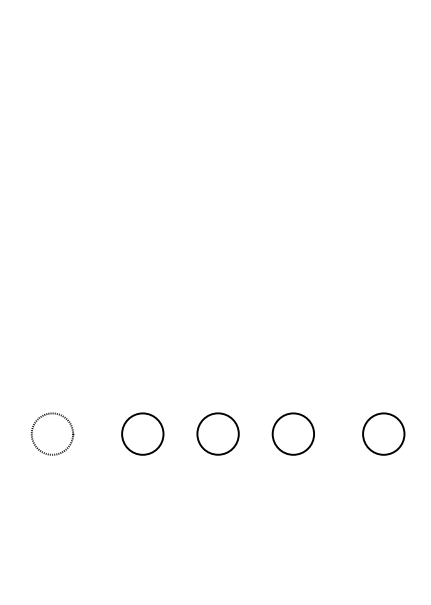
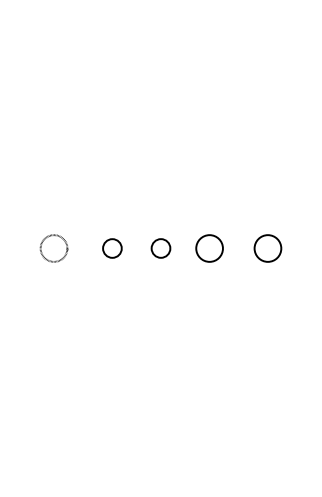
part: (142, 434) -> (112, 248), size x0.7
part: (217, 434) -> (160, 248), size x0.7

